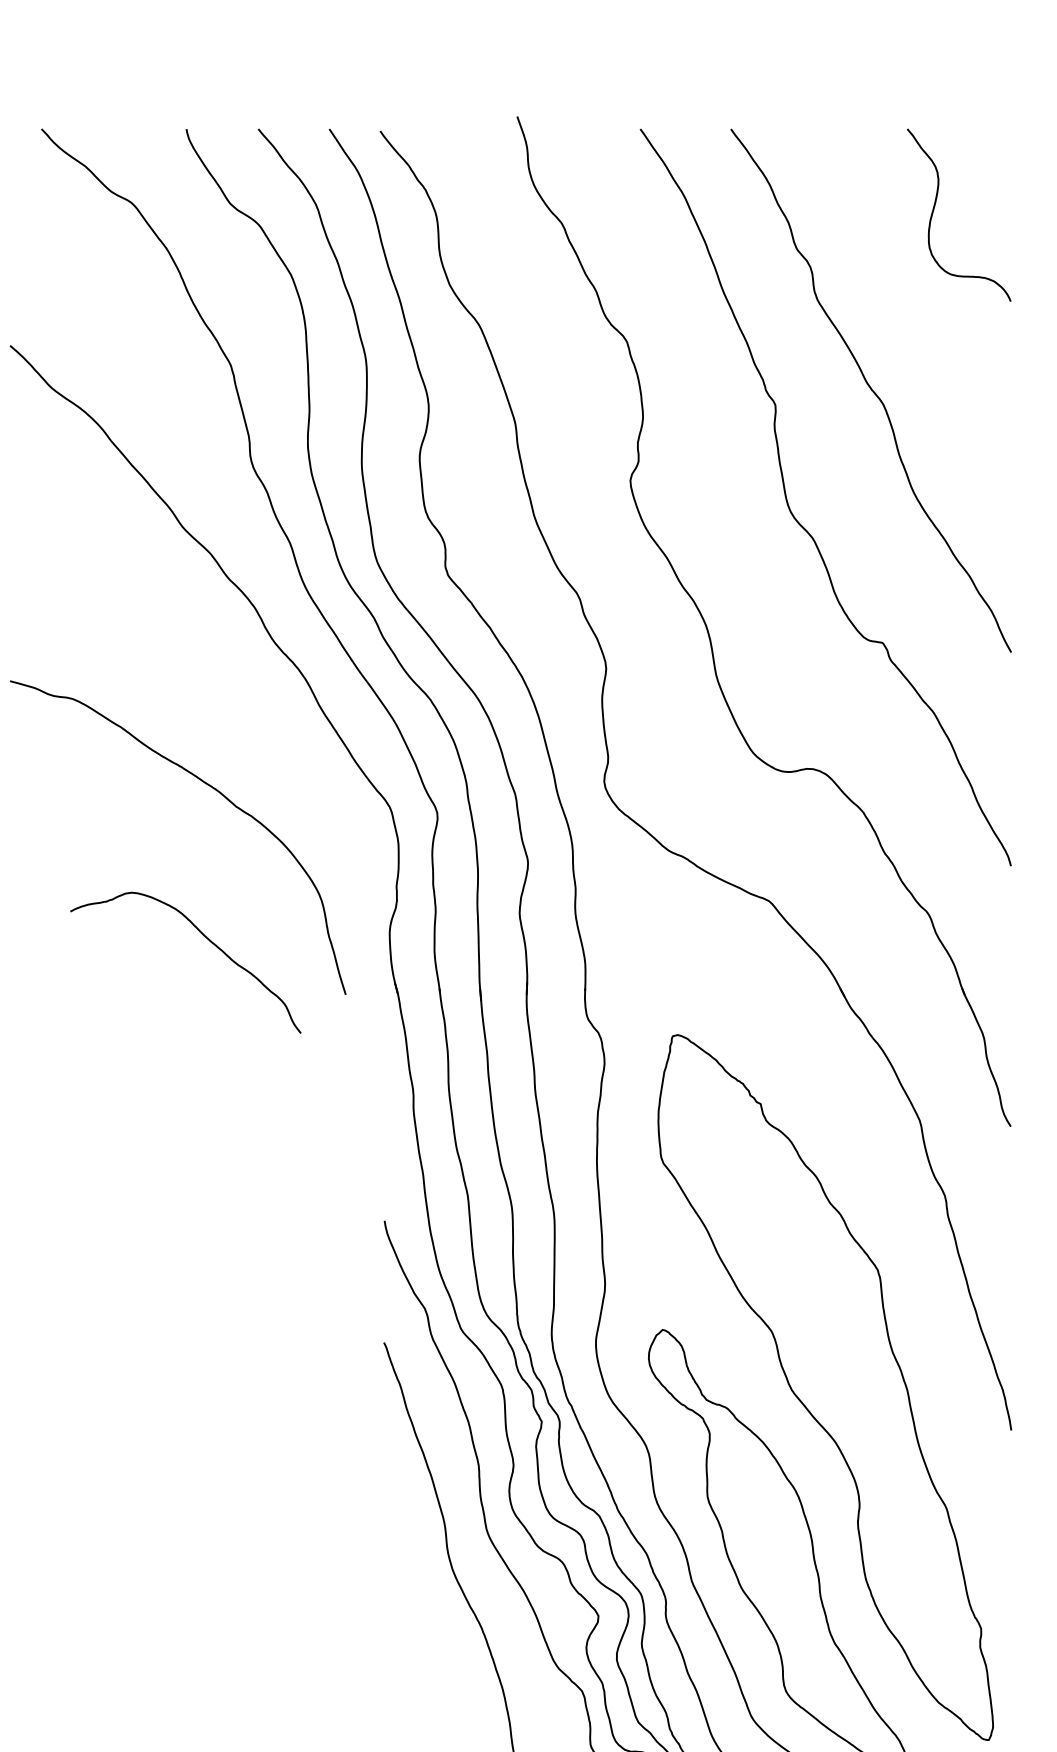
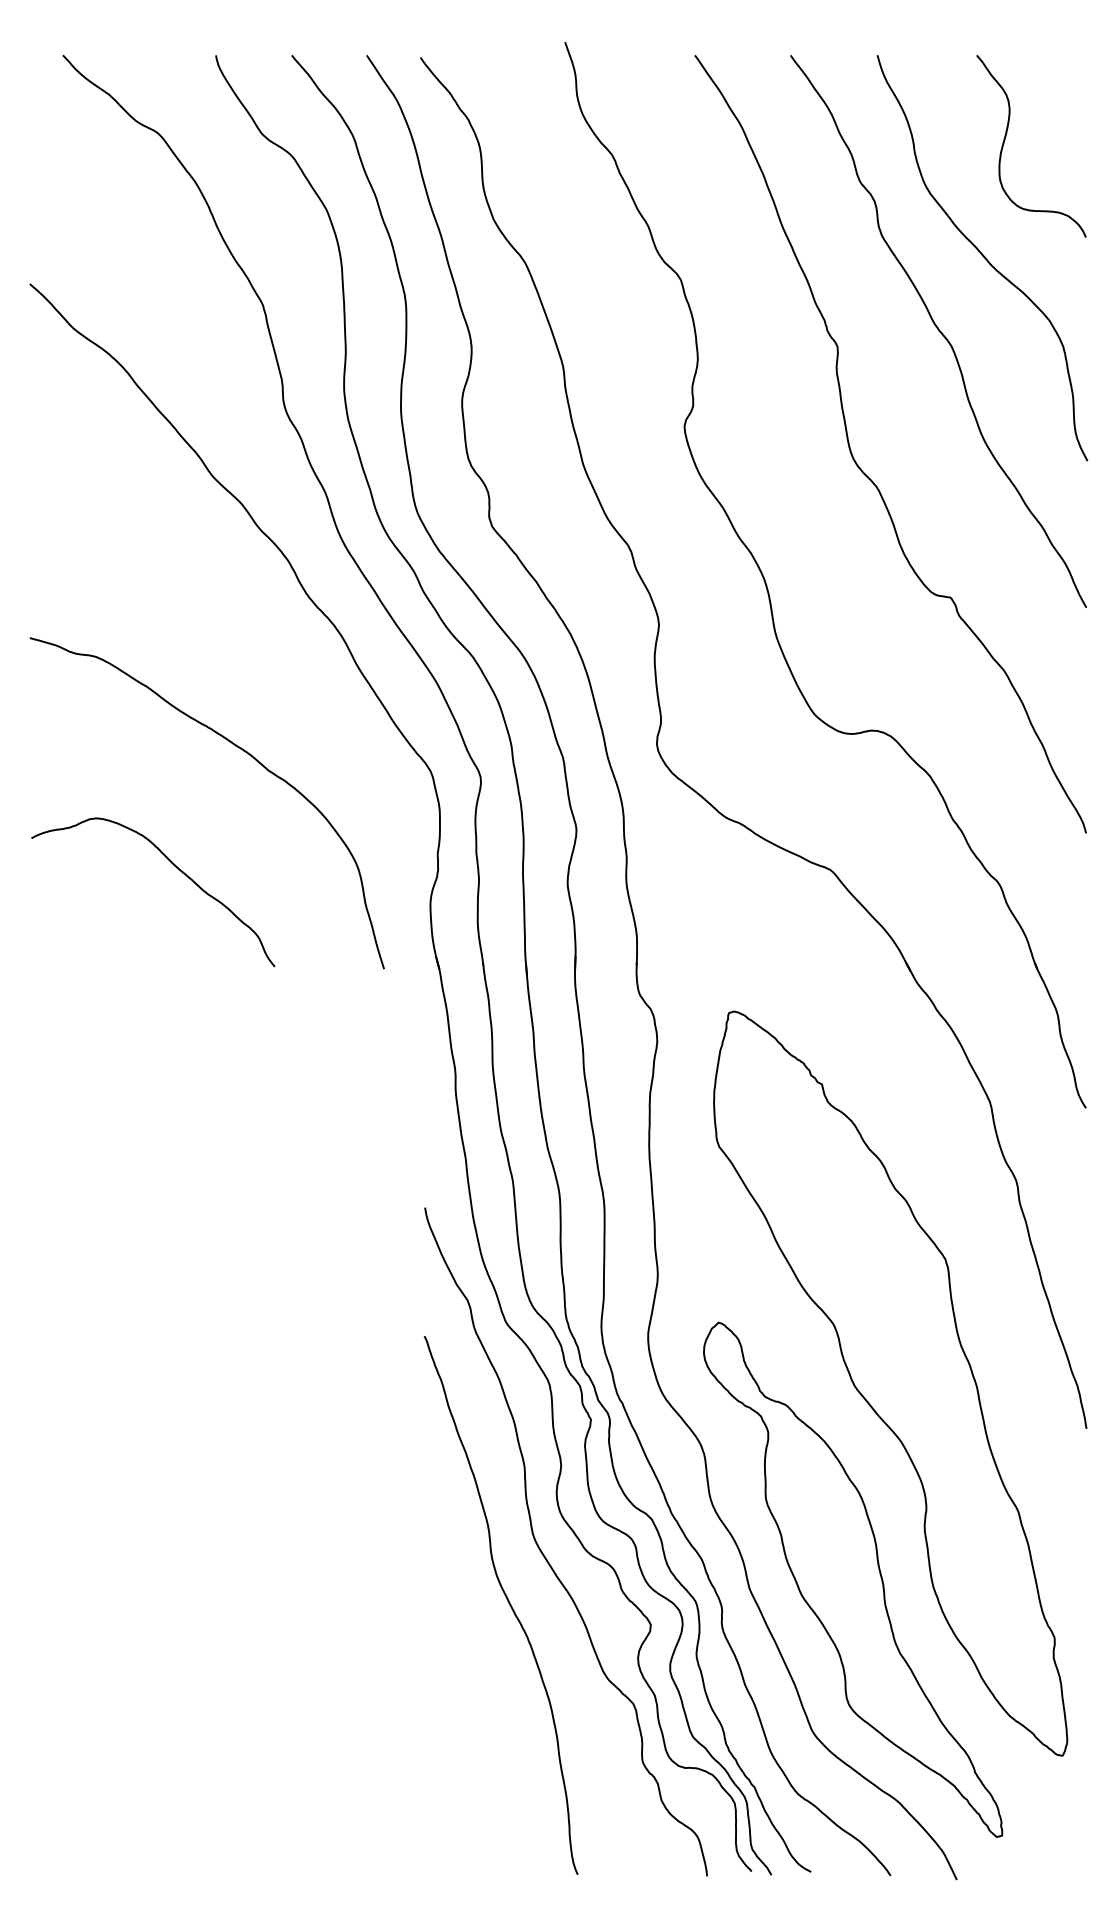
curve: (913, 320) -> (983, 257), added
curve: (207, 940) -> (176, 868), moved

